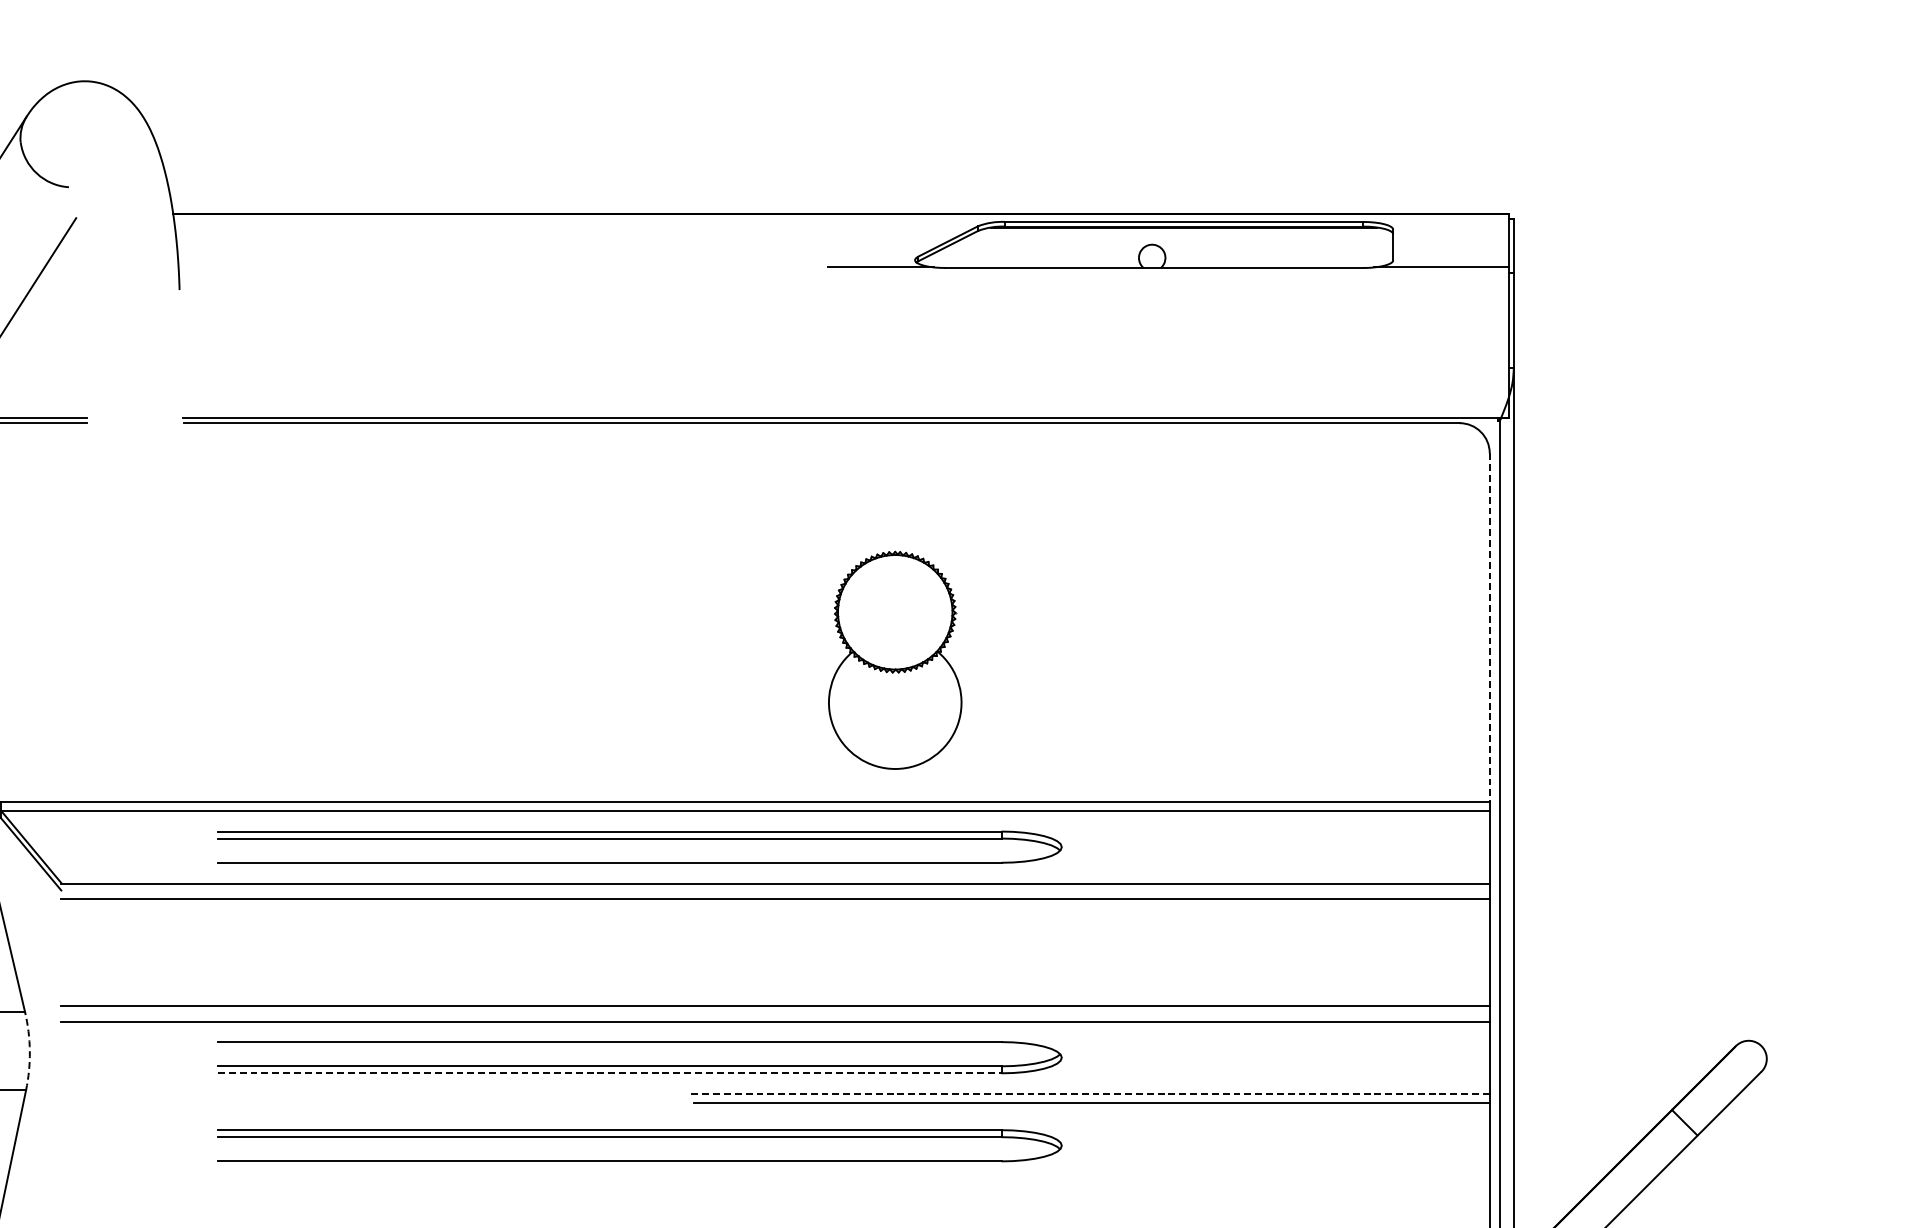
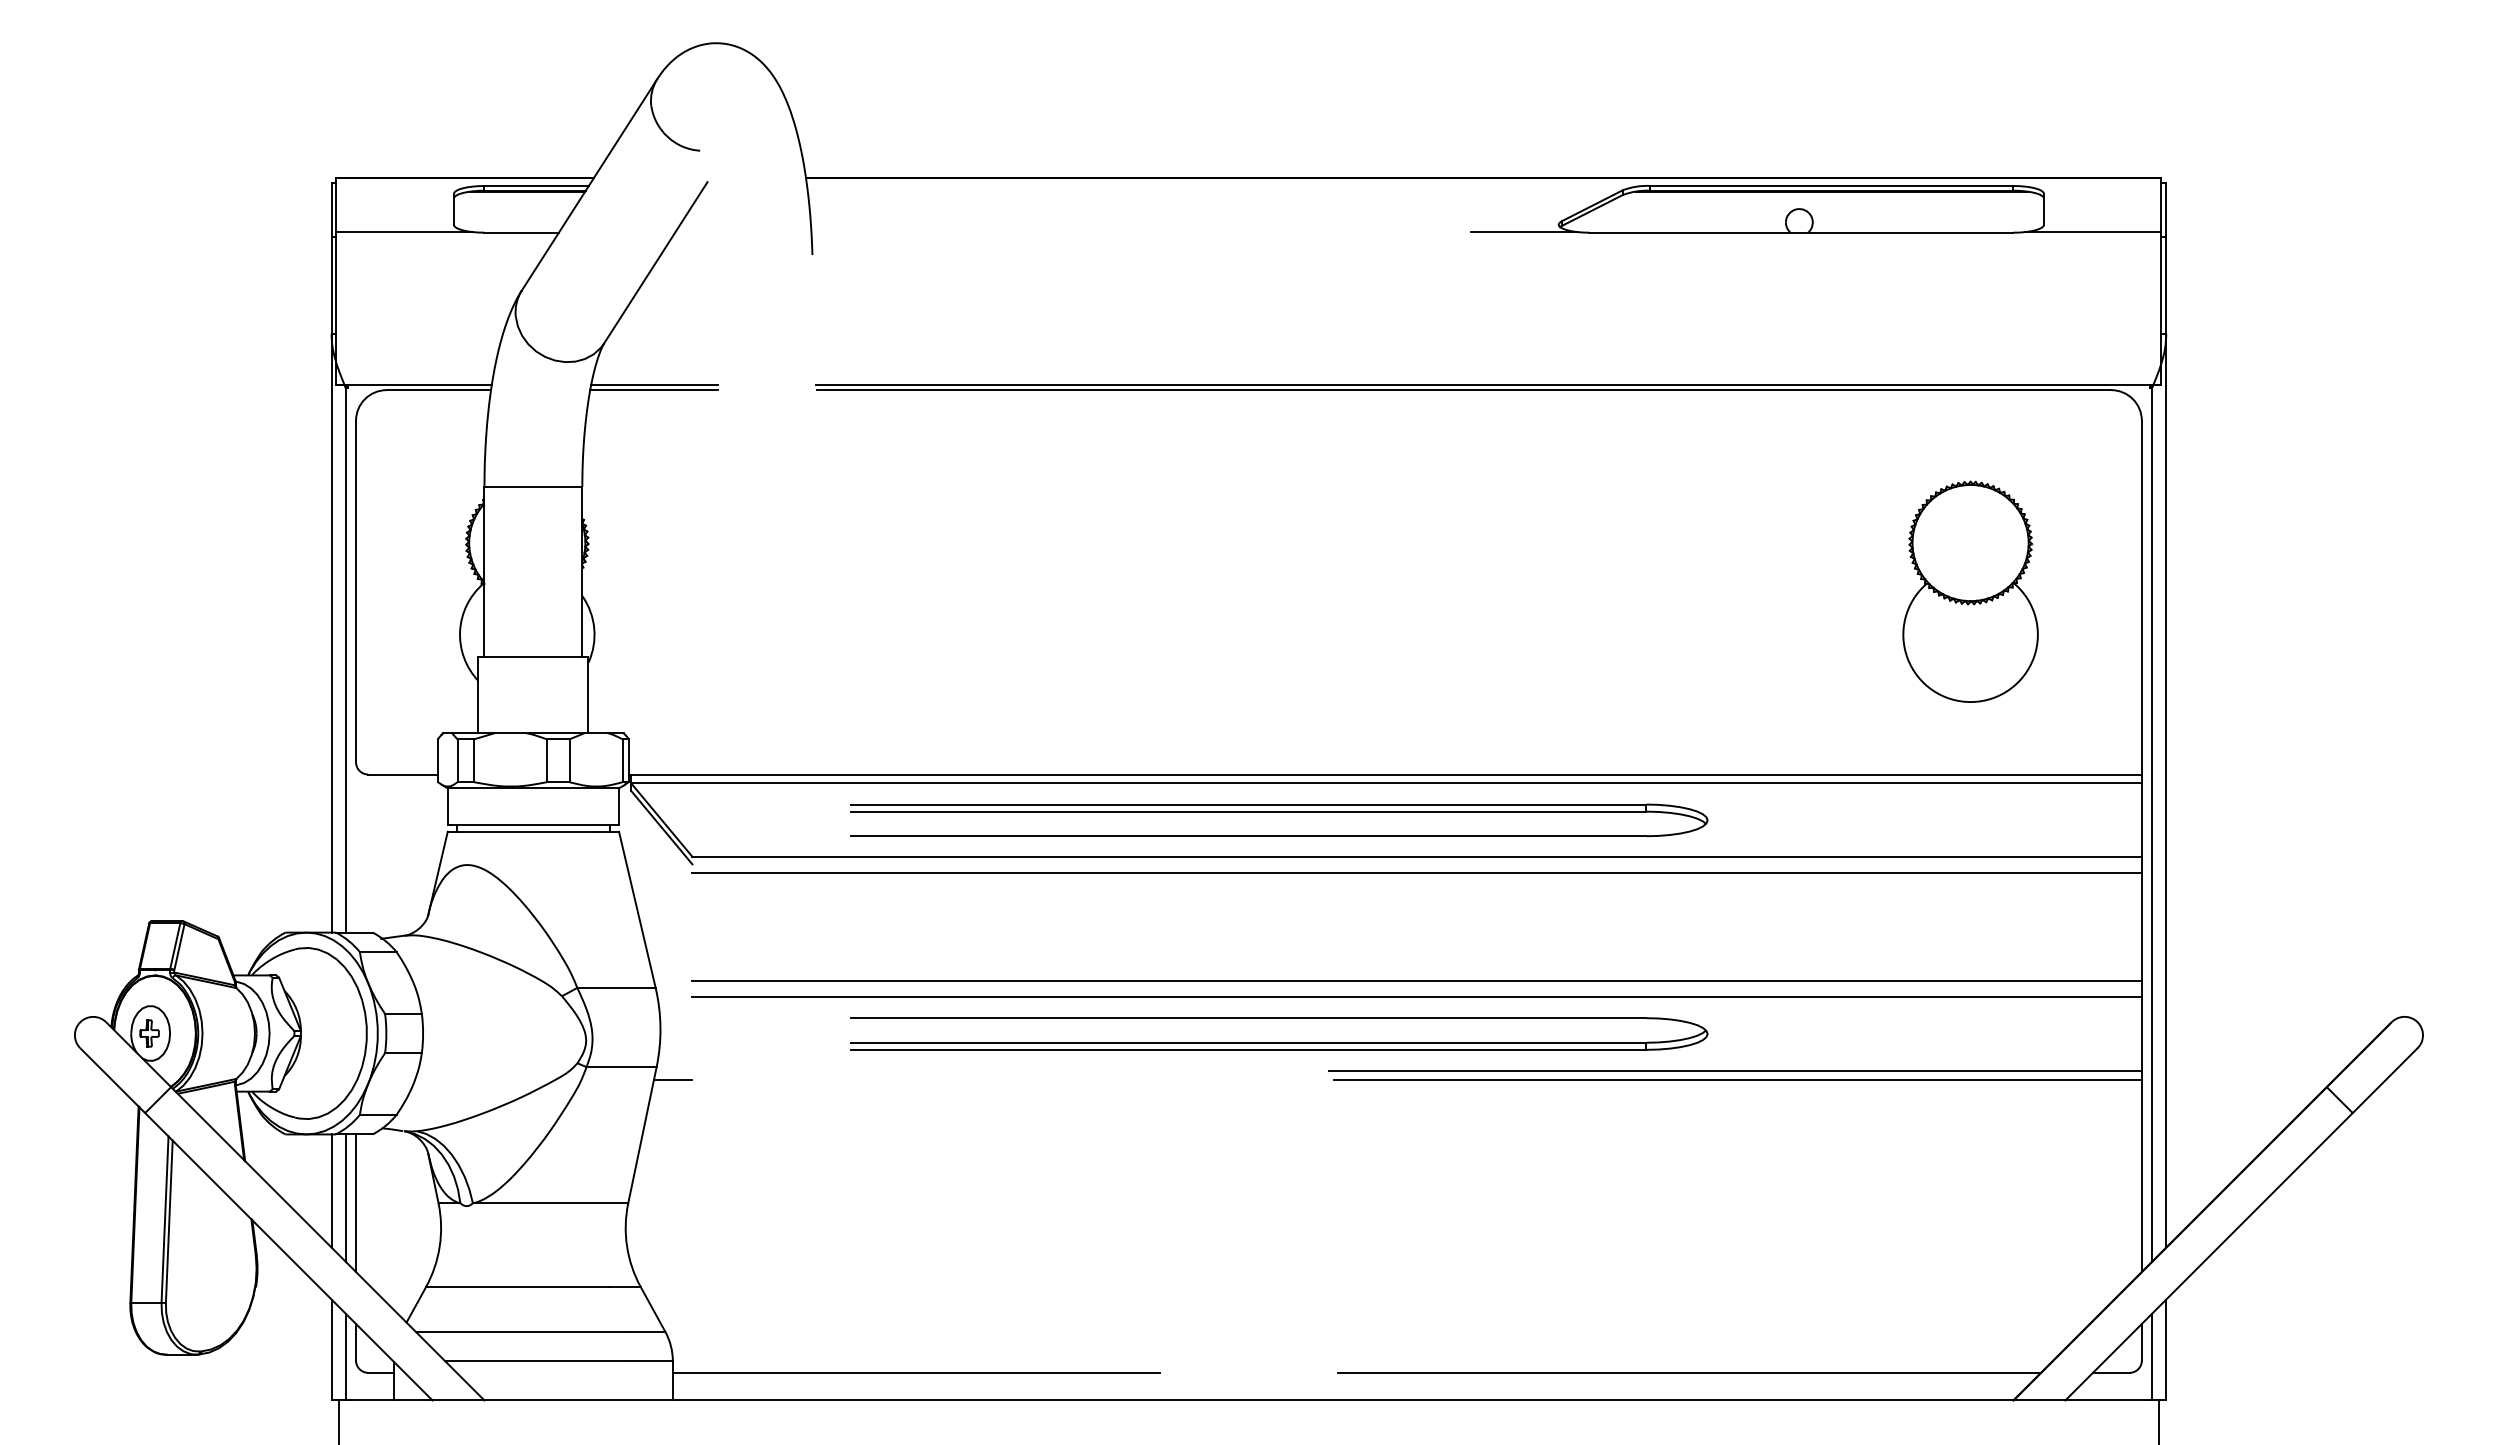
line: (1489, 627) -> (2141, 597), dashed -> solid
part: (895, 660) -> (1970, 591), moved
arc: (29, 1051) -> (660, 1027), dashed -> solid
line: (609, 1072) -> (1248, 1049), dashed -> solid
line: (1088, 1094) -> (1734, 1071), dashed -> solid
line: (41, 1103) -> (672, 1080), added
part: (639, 1138) -> (1279, 1115), removed

